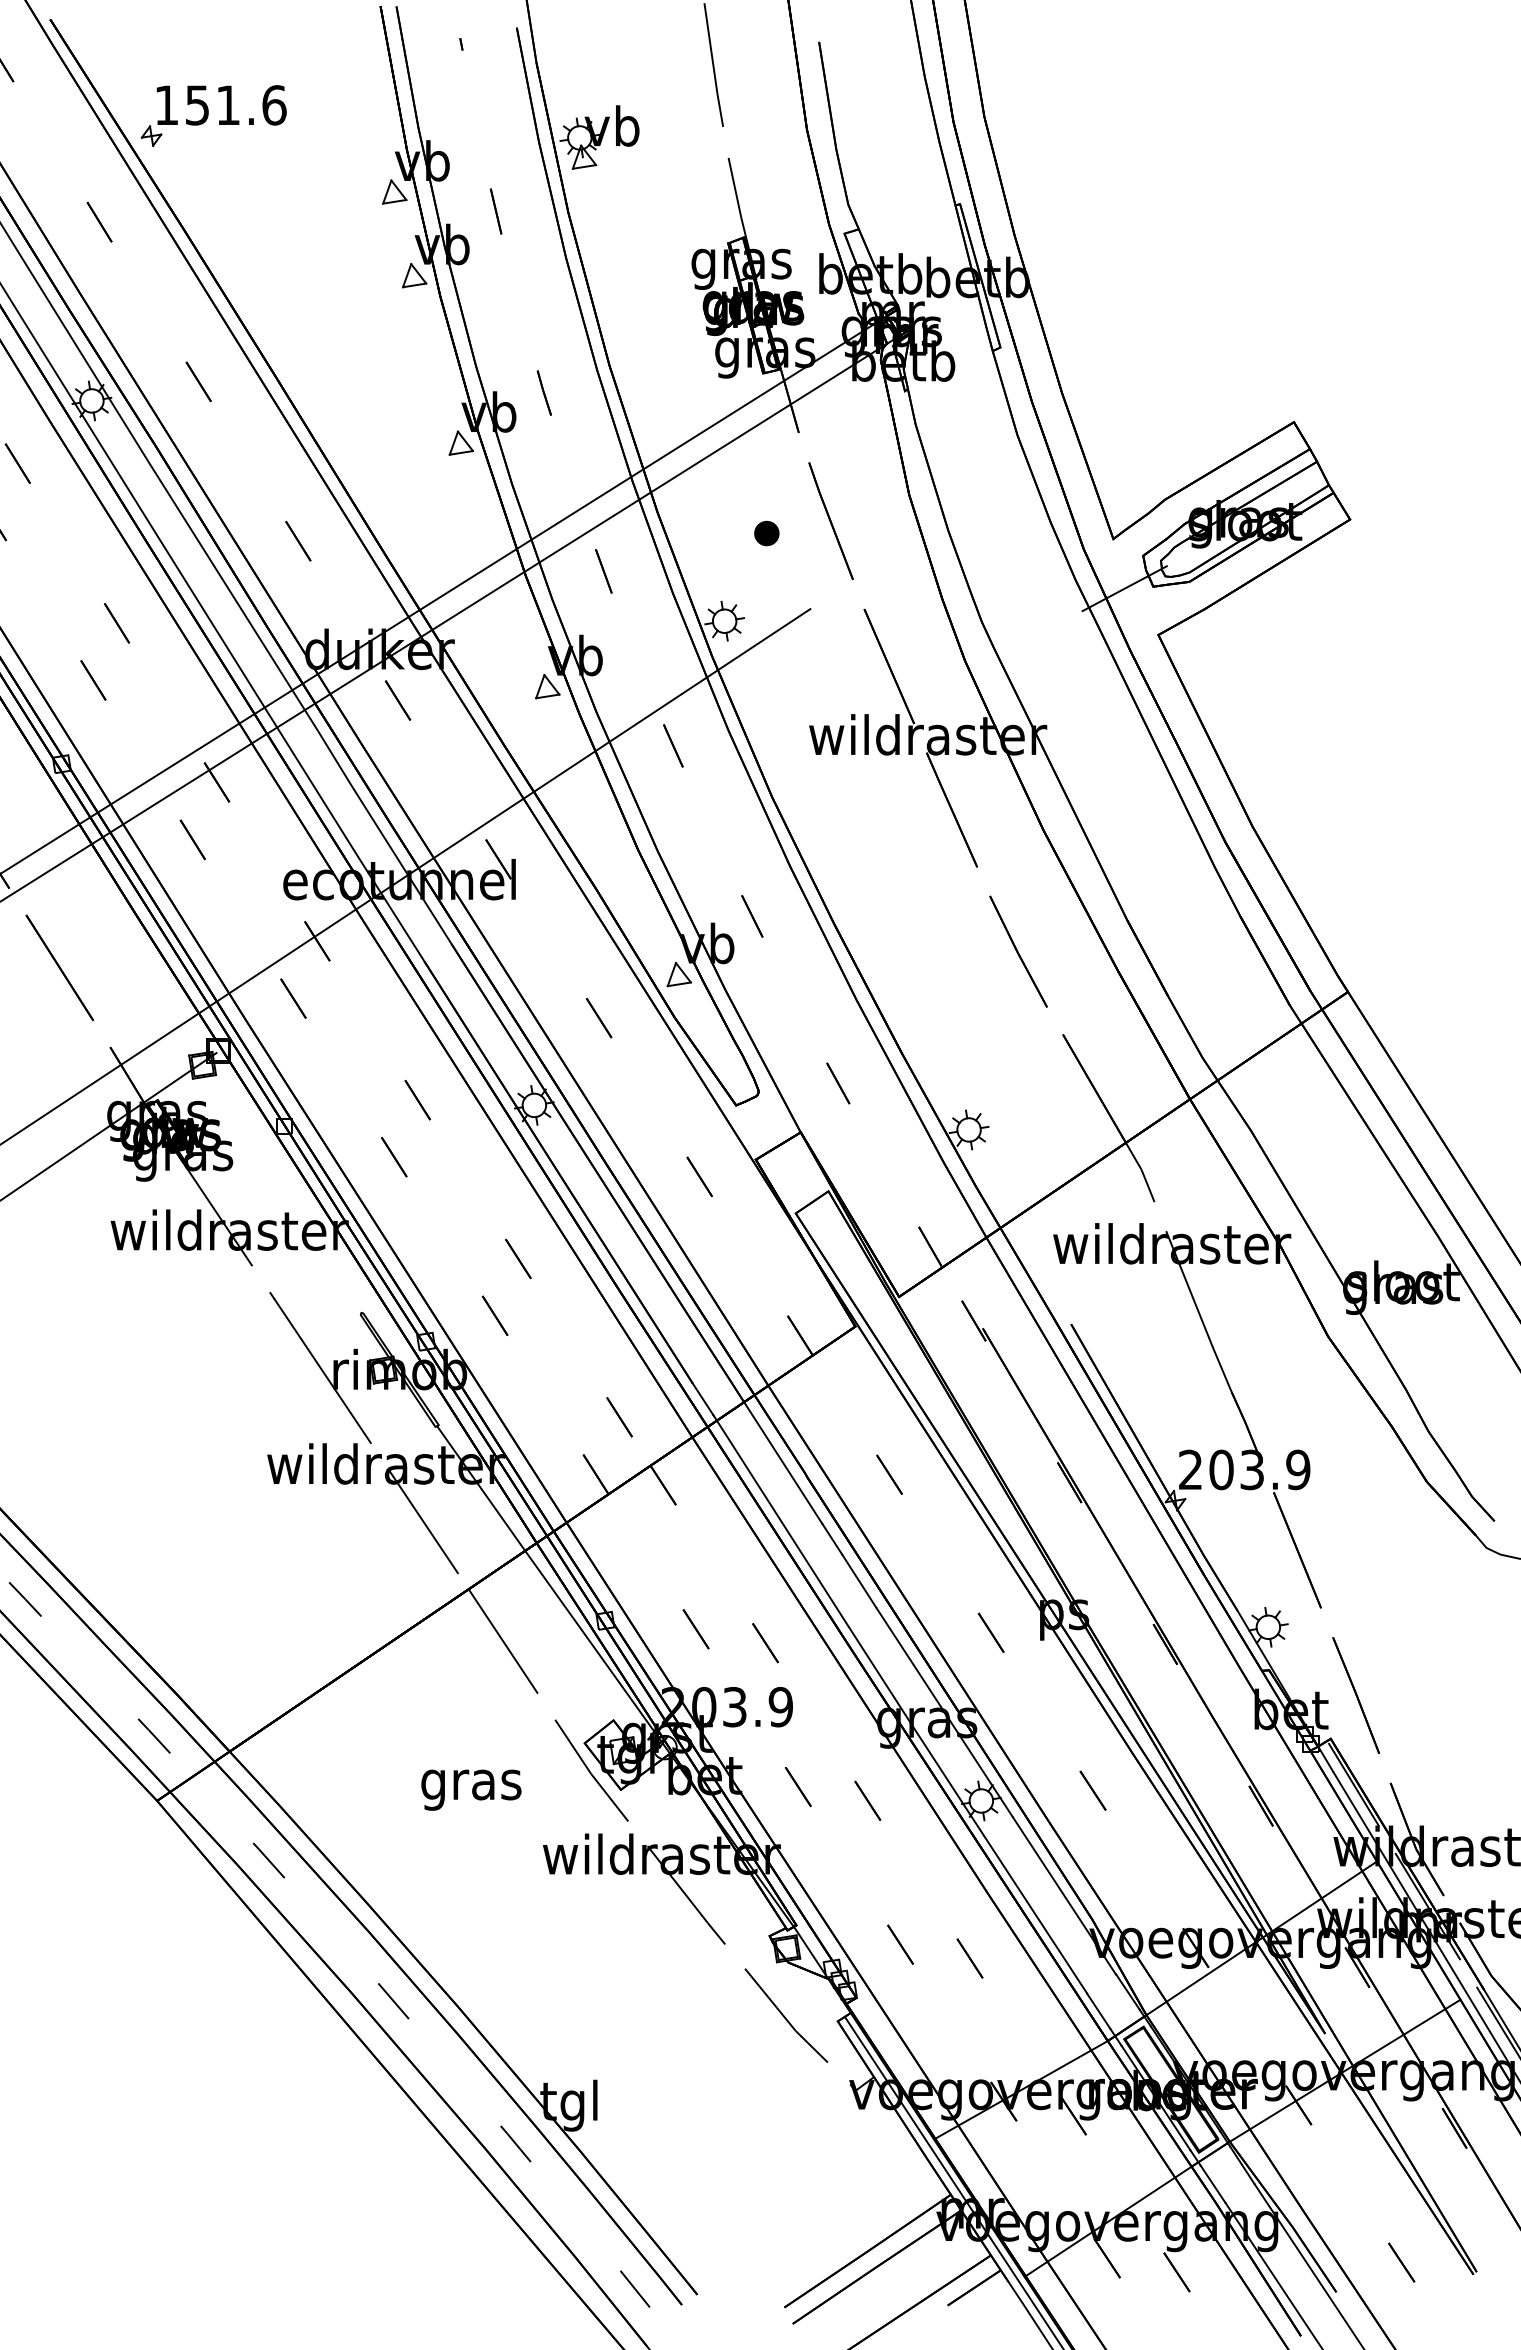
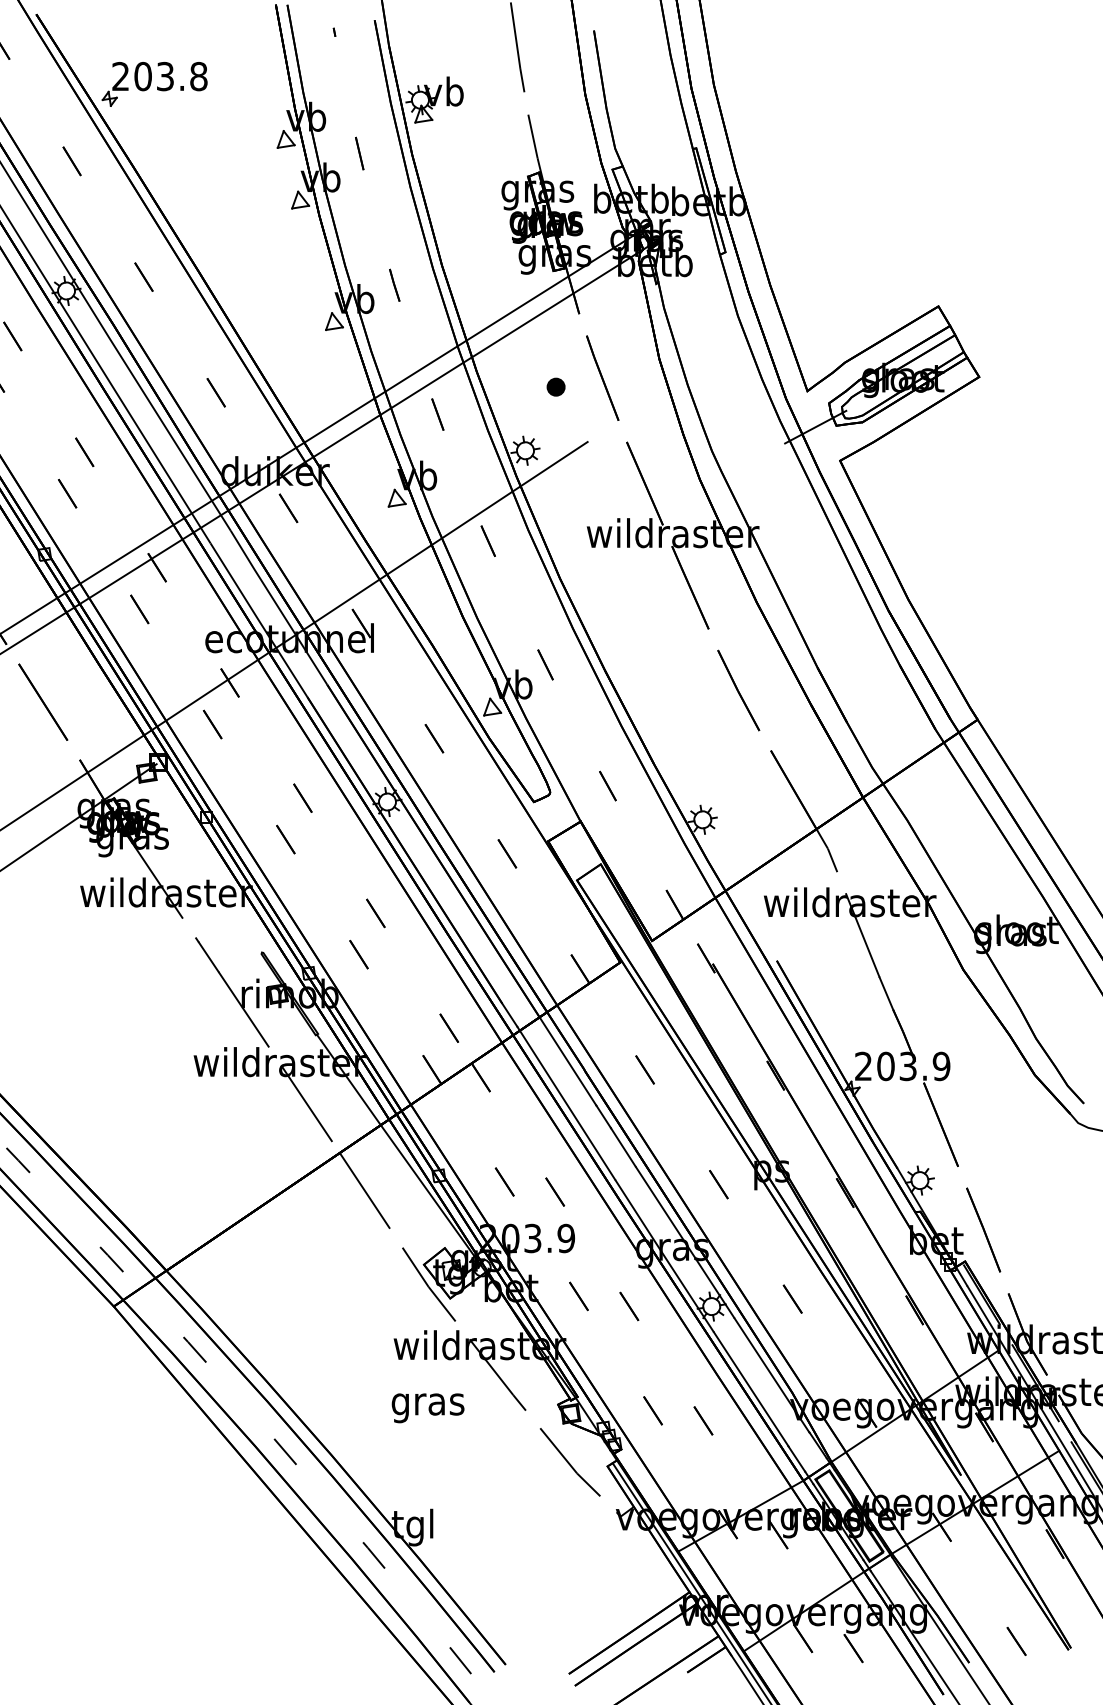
text: (220, 105) -> (159, 76), 151.6 -> 203.8
text: (471, 1789) -> (428, 1407), moved

